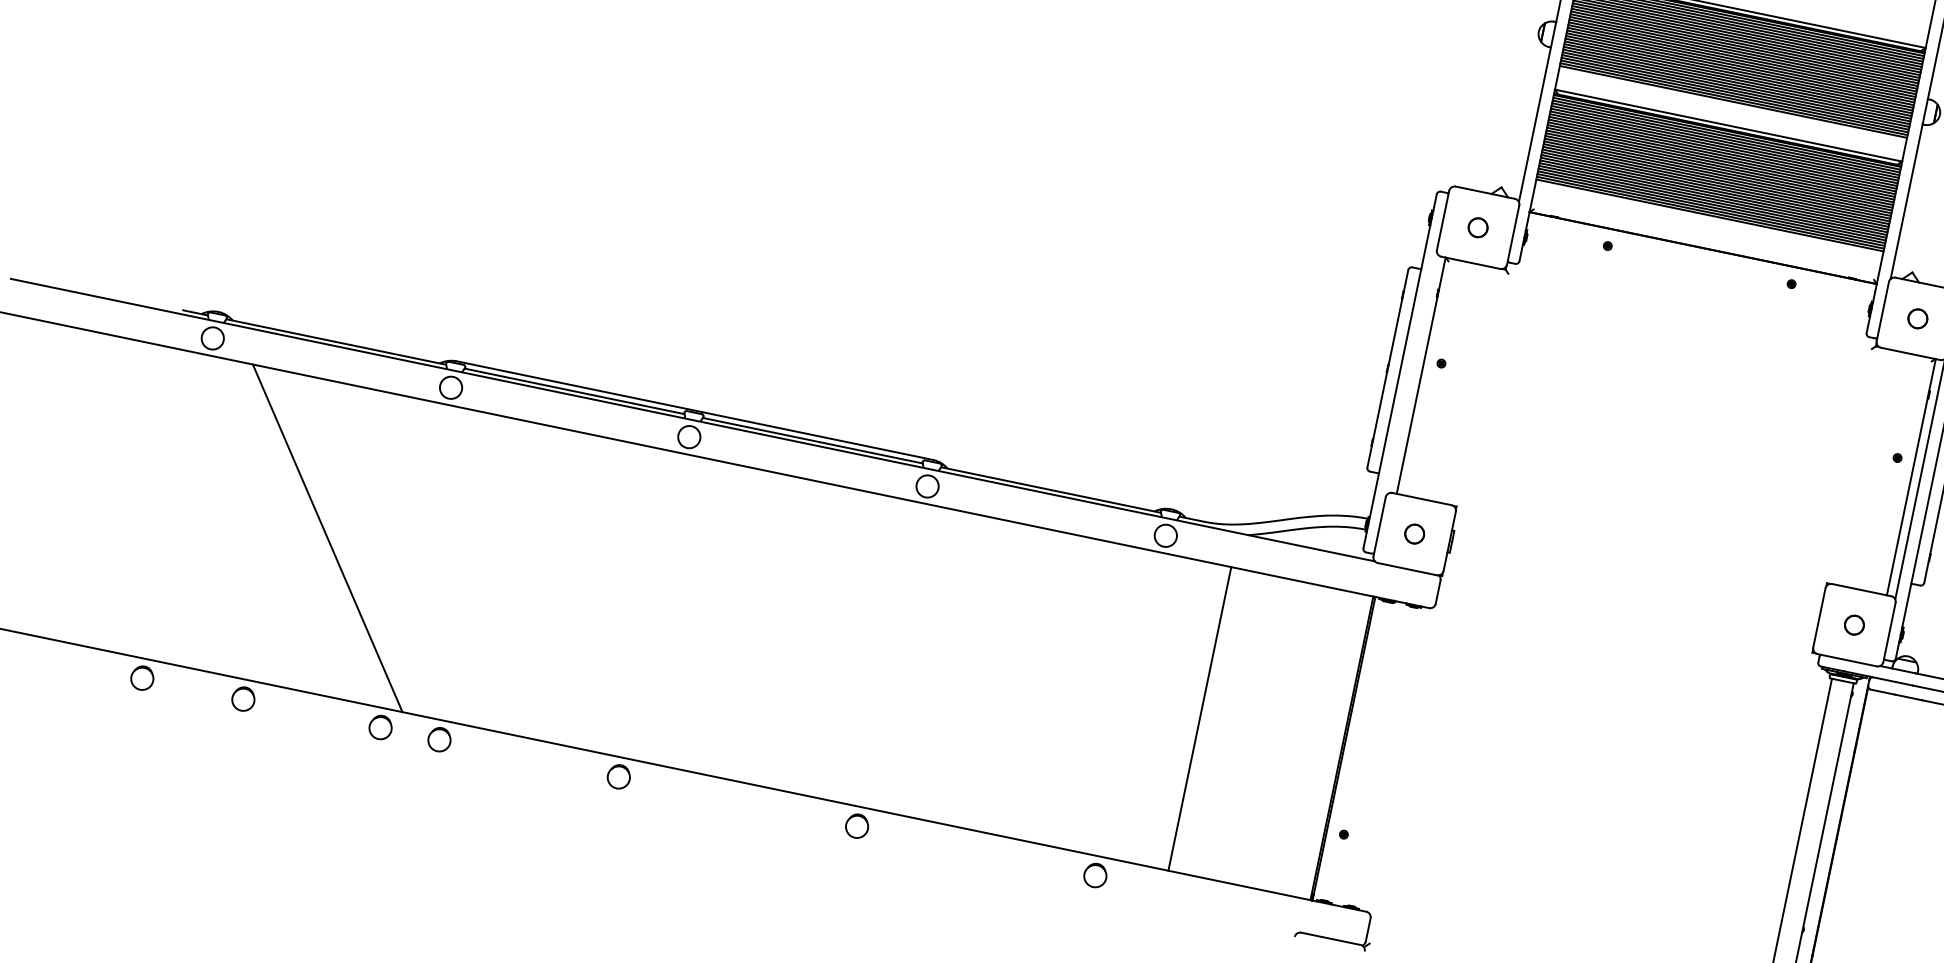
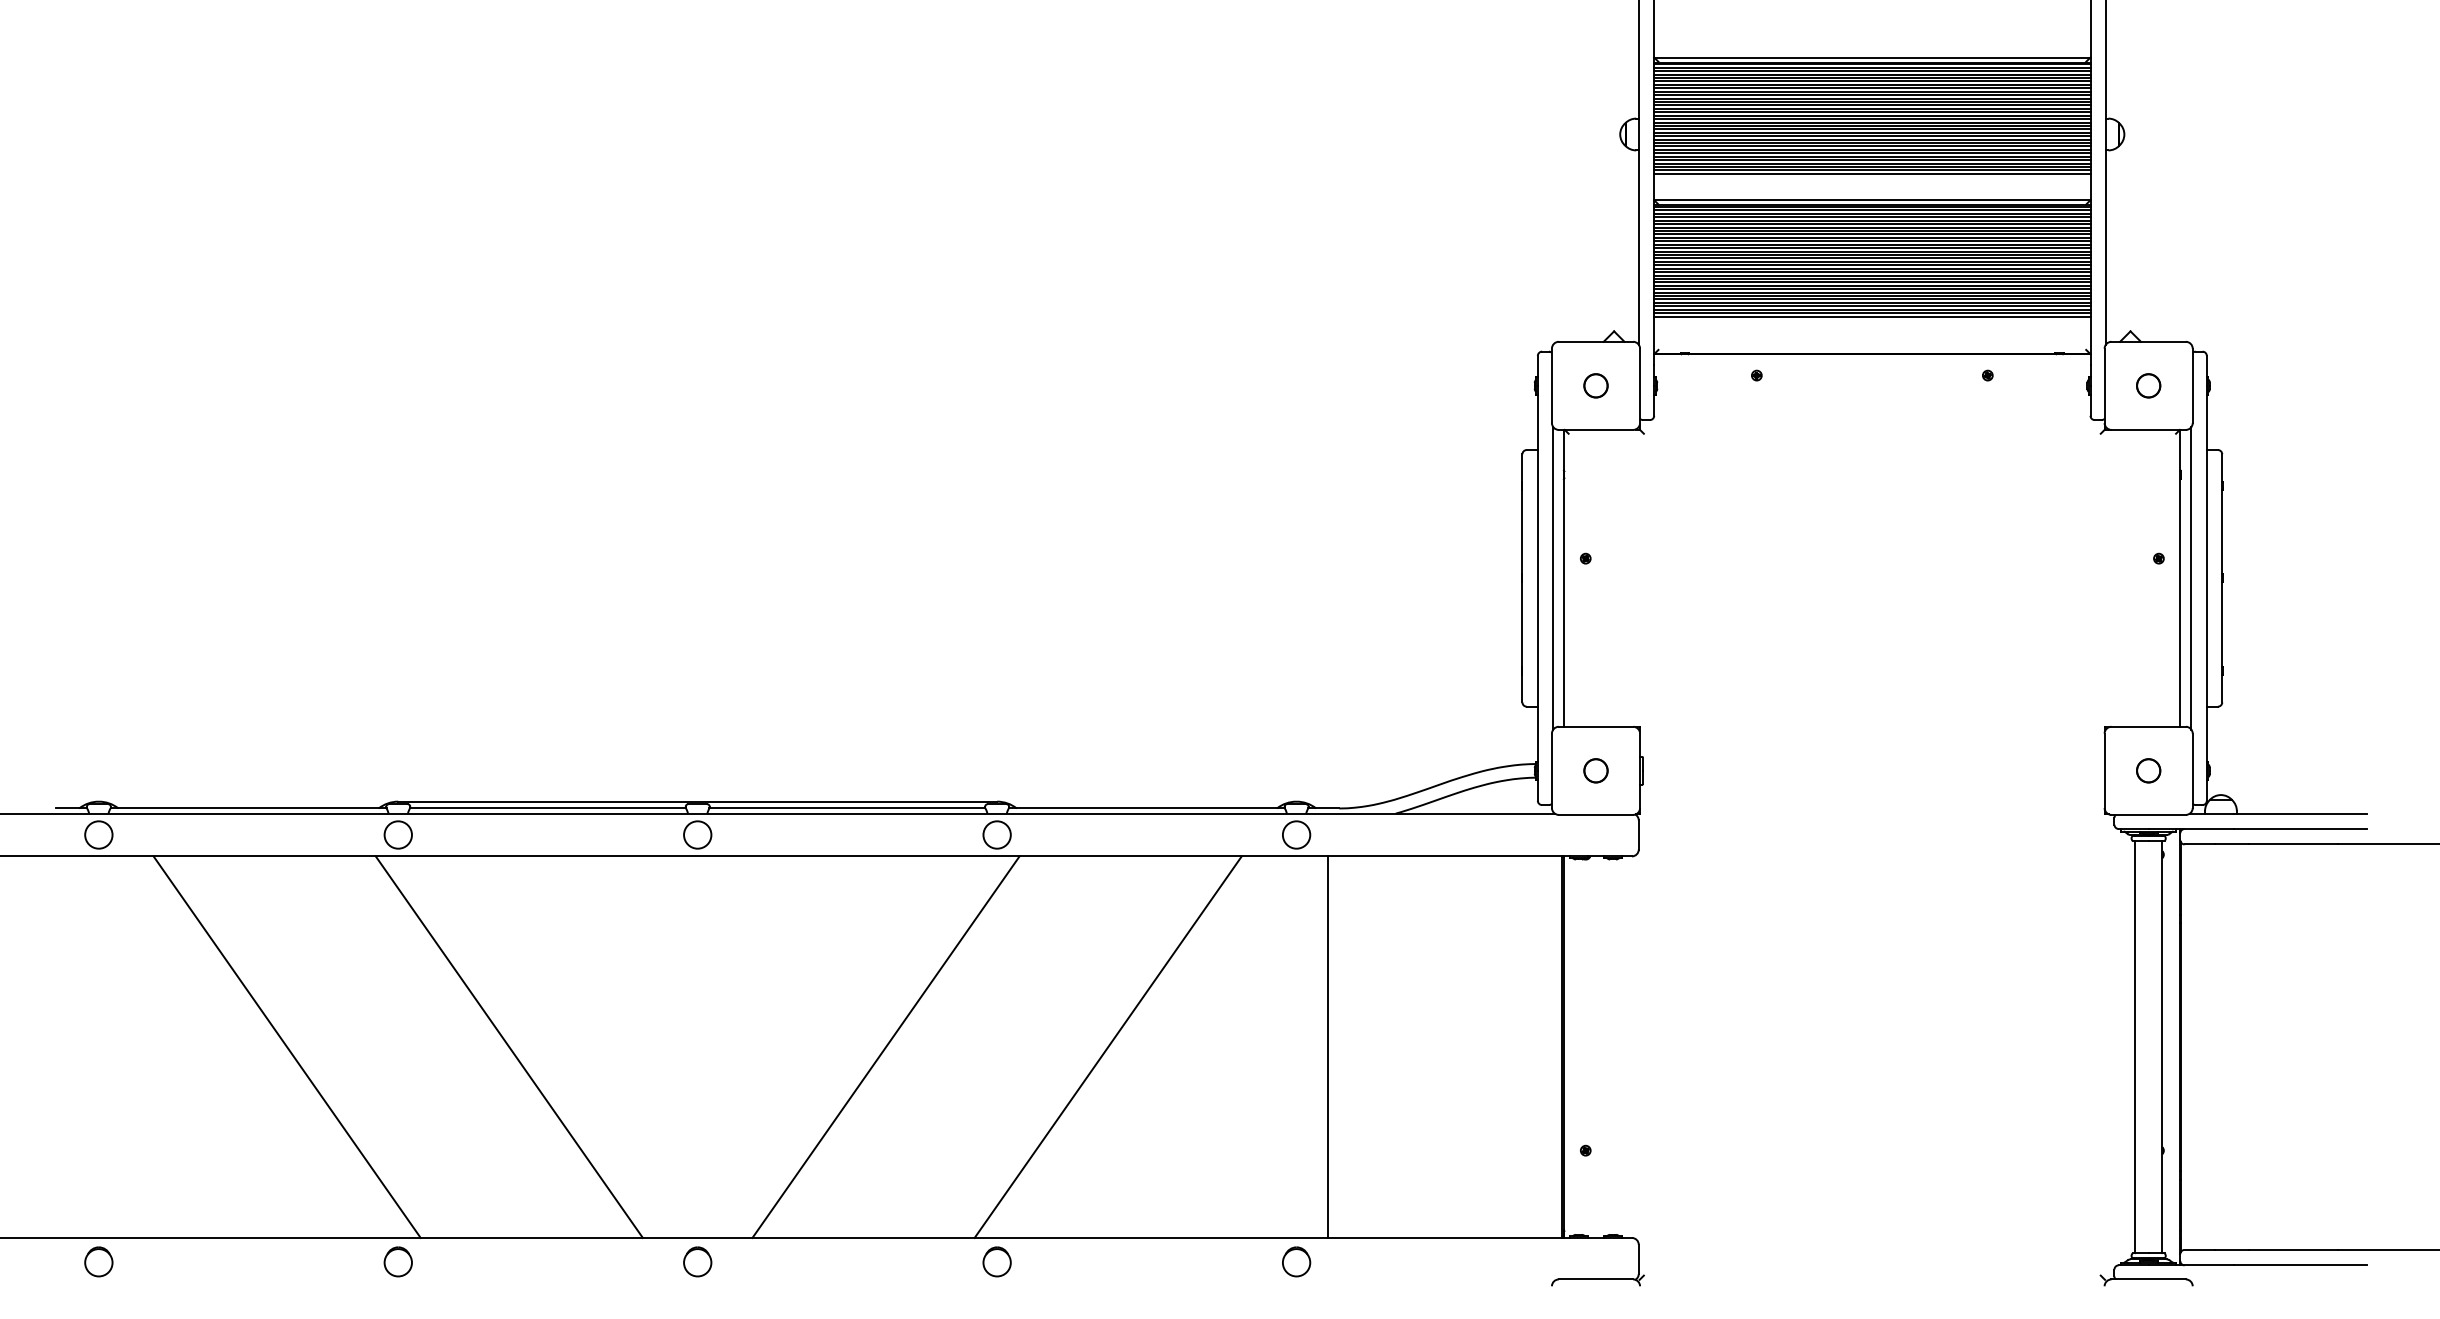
line: (1733, 104) -> (1872, 173), added
line: (1709, 218) -> (1872, 316), added
line: (1412, 374) -> (1553, 578), added
line: (503, 574) -> (508, 1046), added
line: (803, 636) -> (885, 1046), added
line: (980, 672) -> (1107, 1046), added
part: (243, 698) -> (225, 1261), removed
line: (1200, 718) -> (1328, 1046), moved
part: (439, 739) -> (471, 1261), removed

